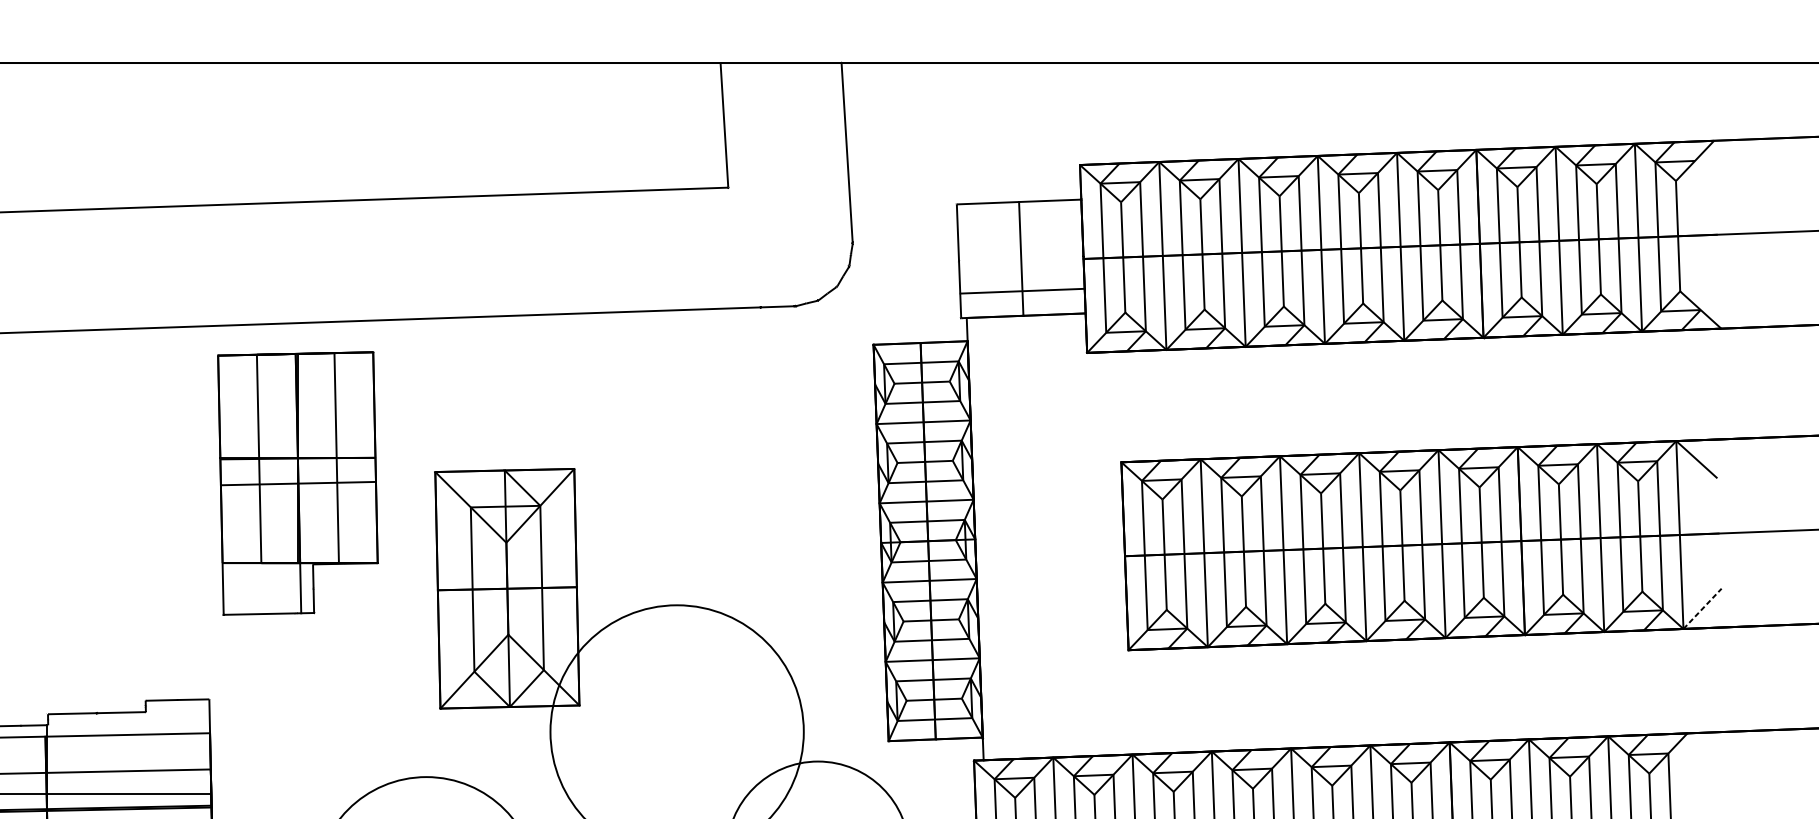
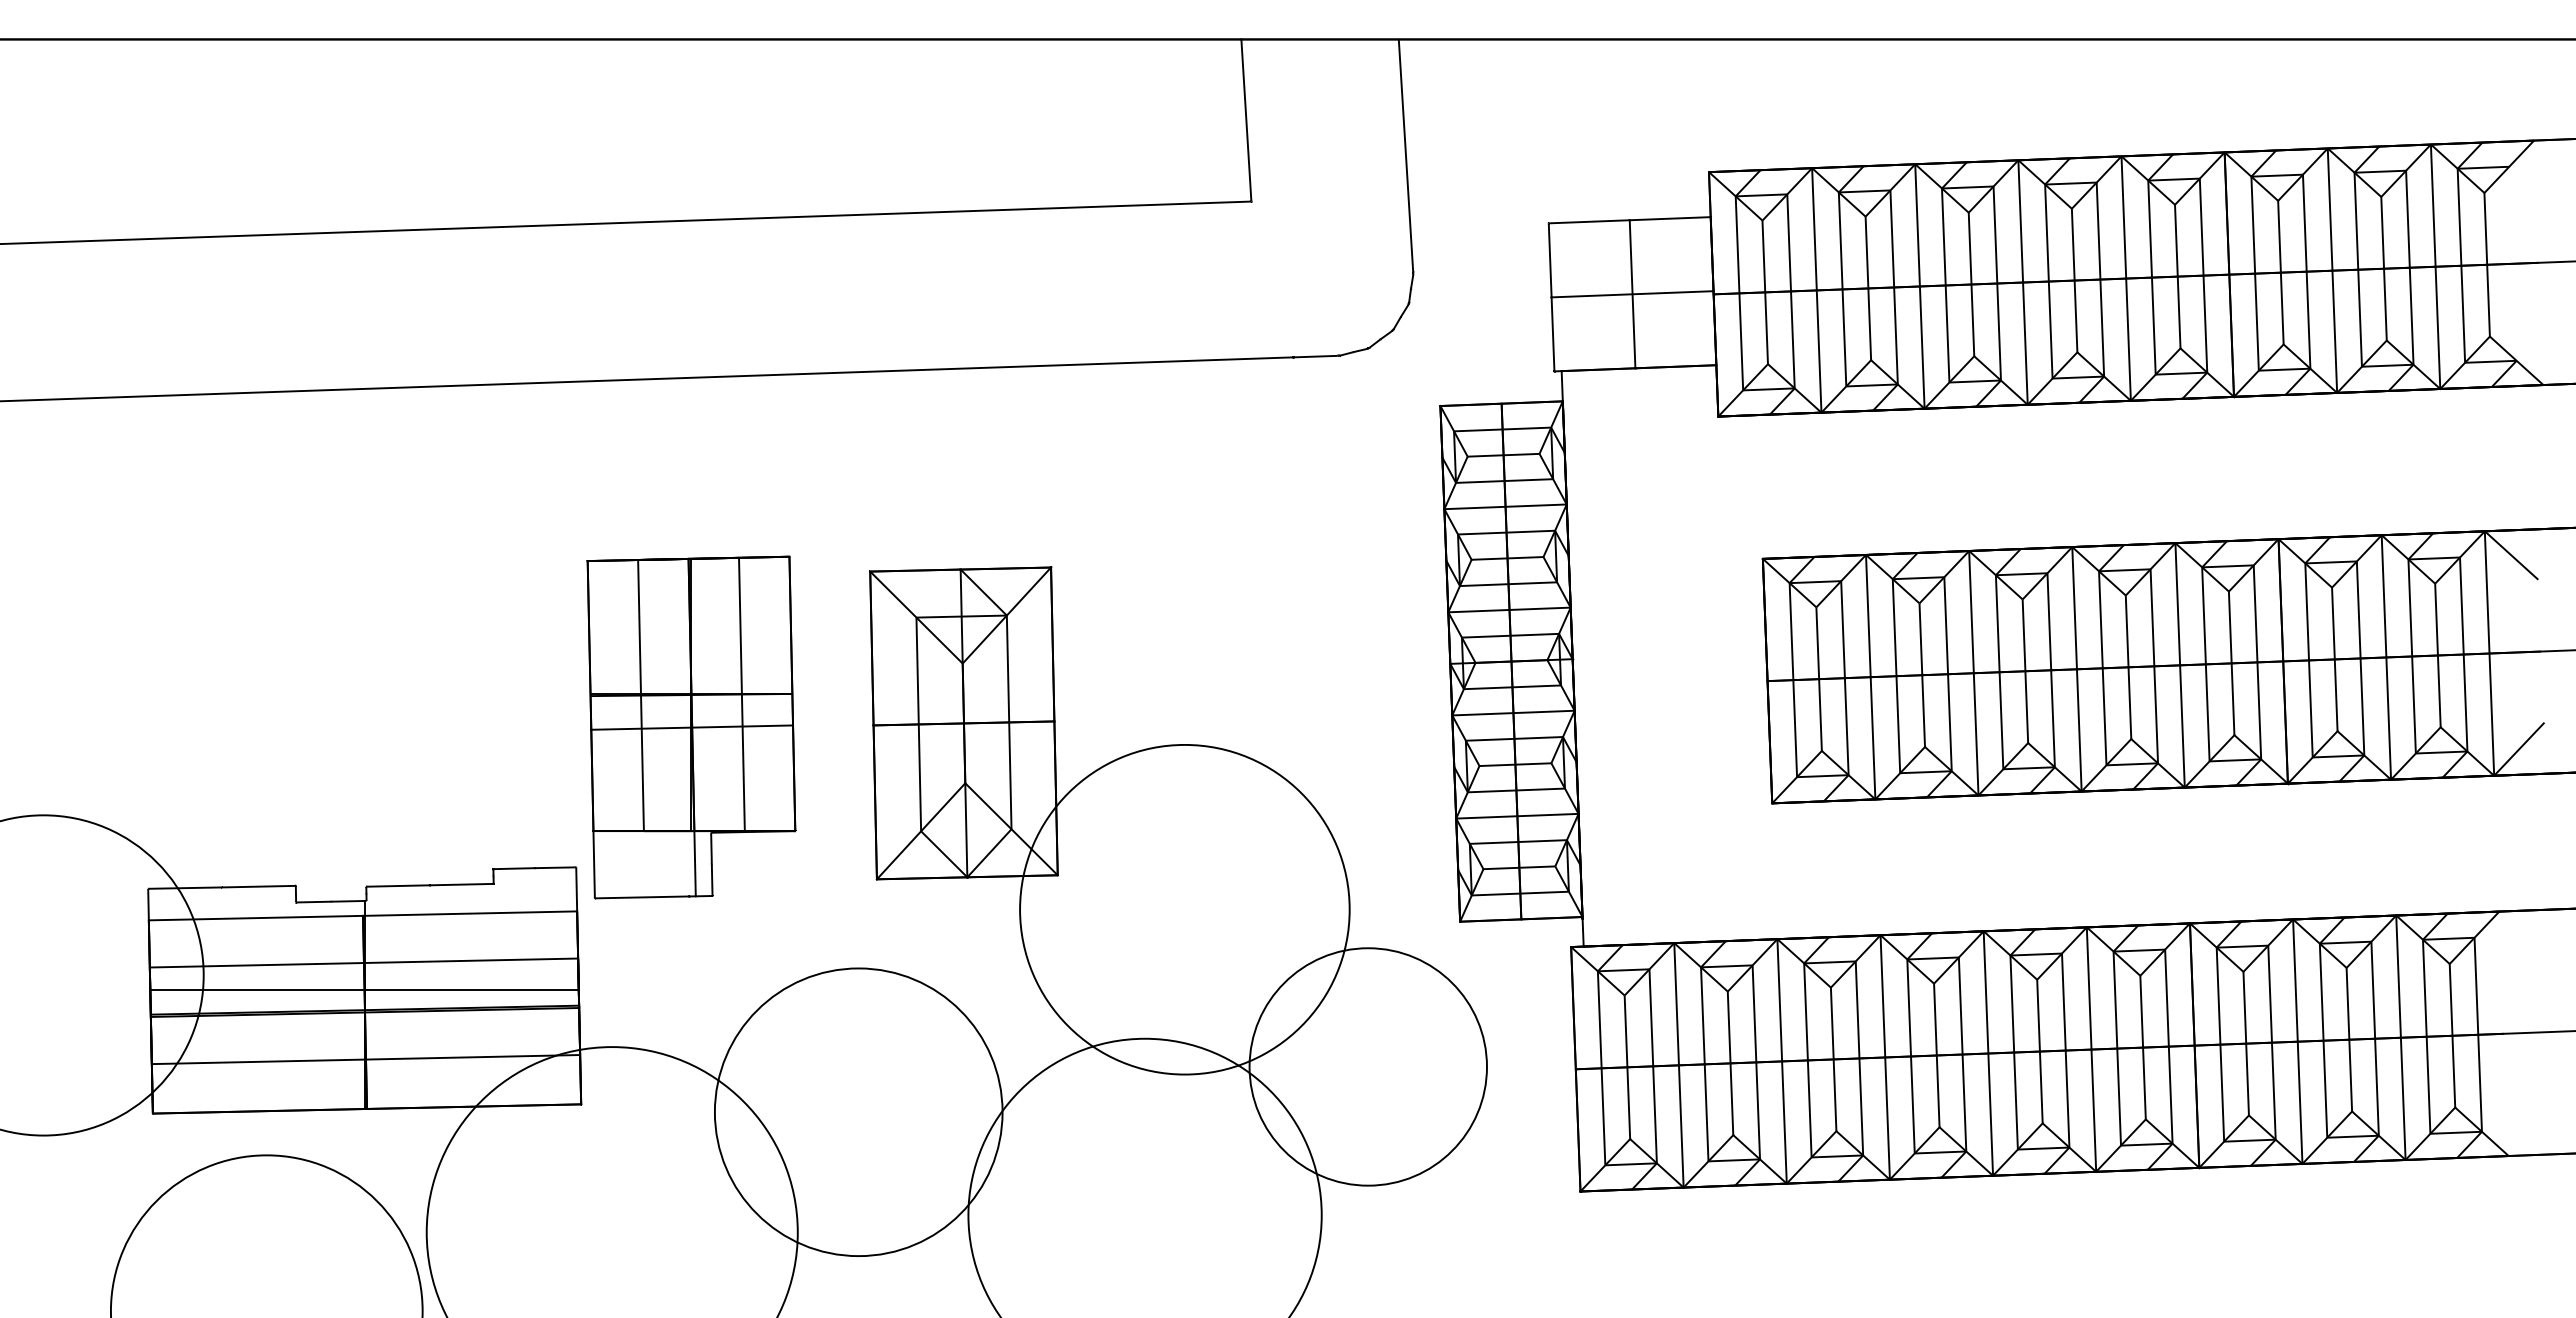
line: (1022, 291) -> (1632, 294), moved
part: (297, 483) -> (691, 727), moved
line: (1702, 608) -> (2519, 749), dashed -> solid

